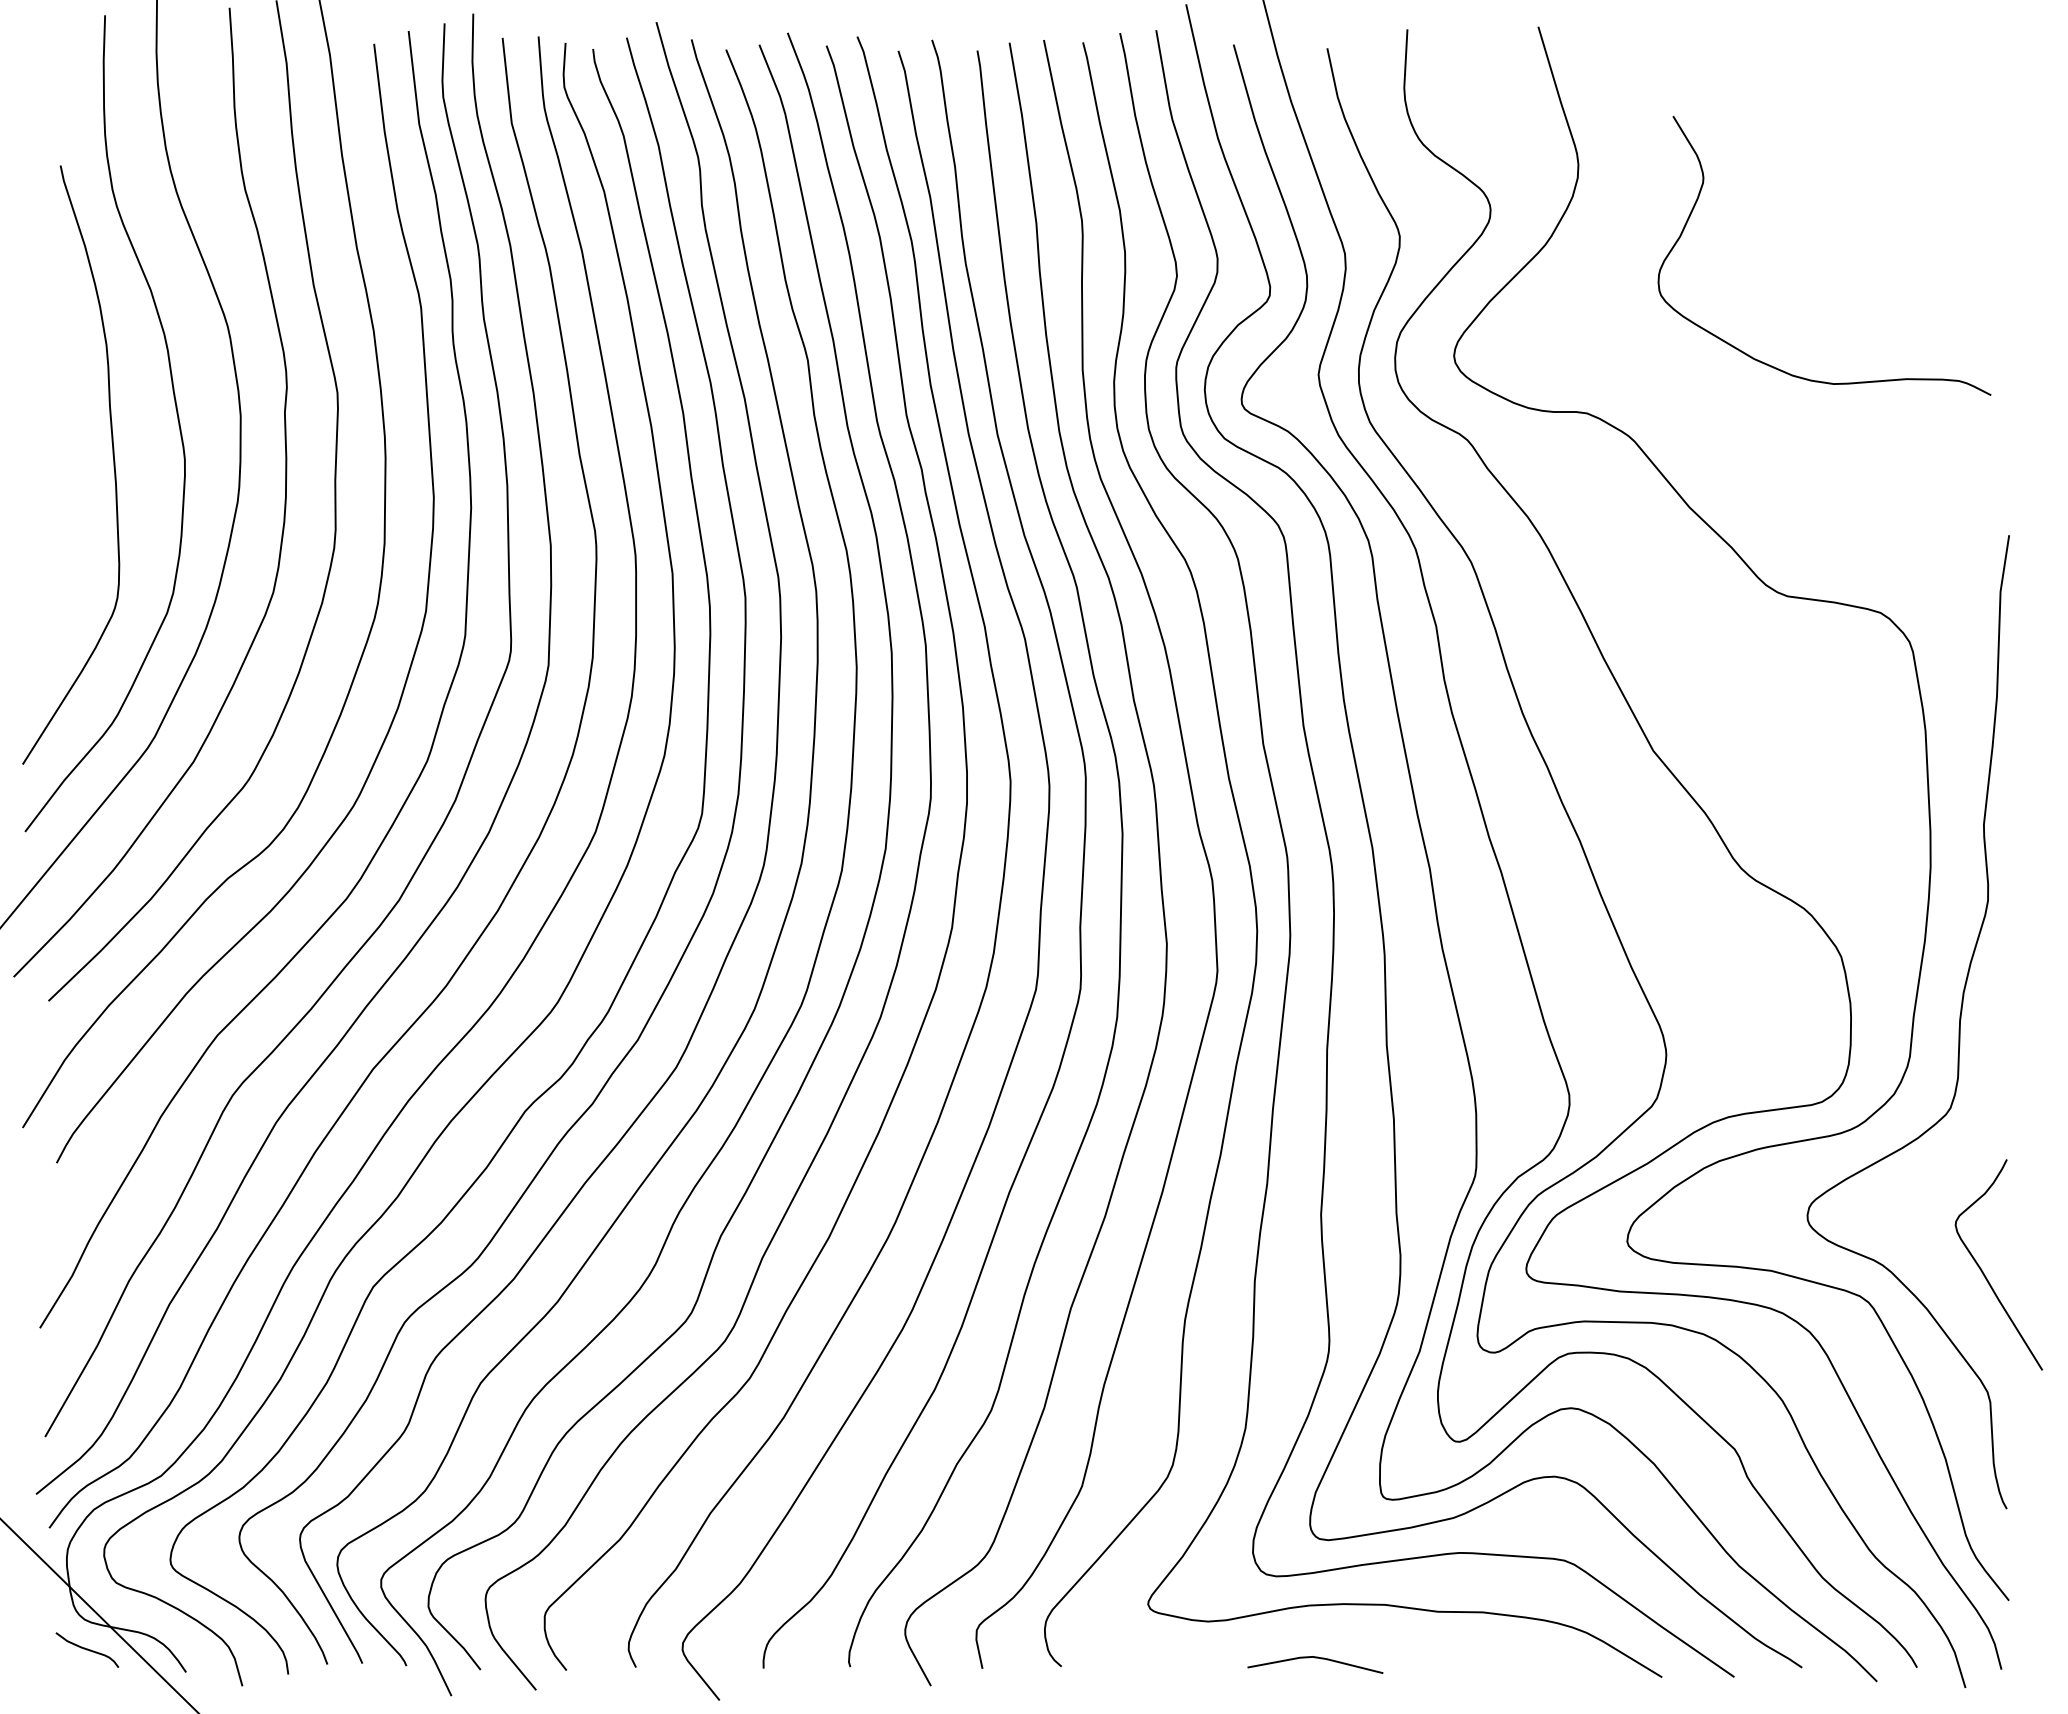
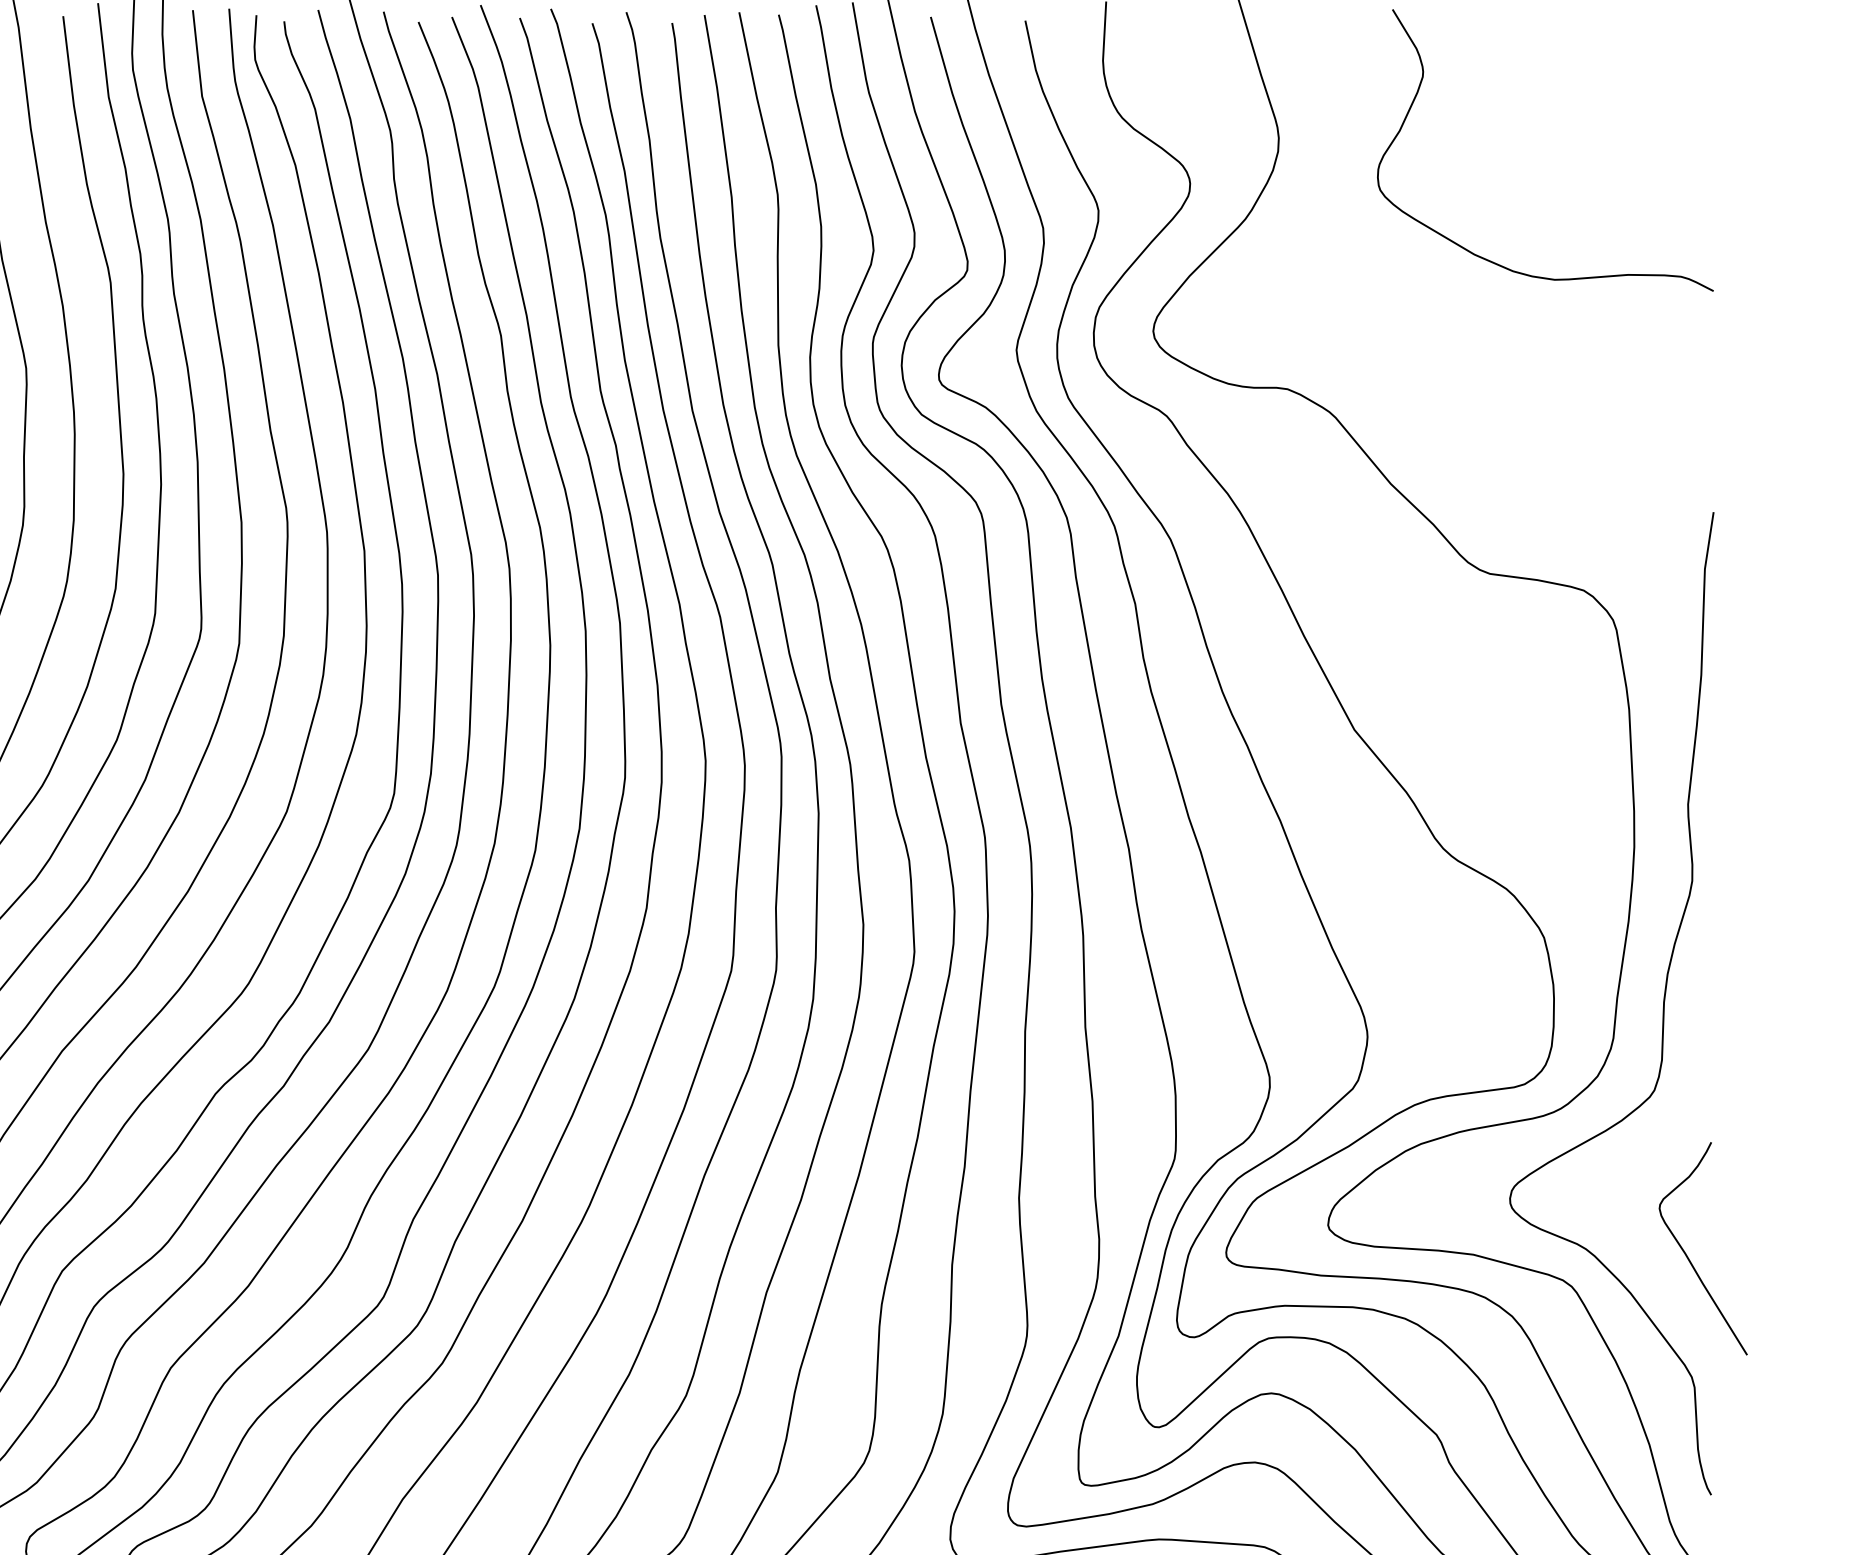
curve: (1772, 365) -> (1492, 261), moved

